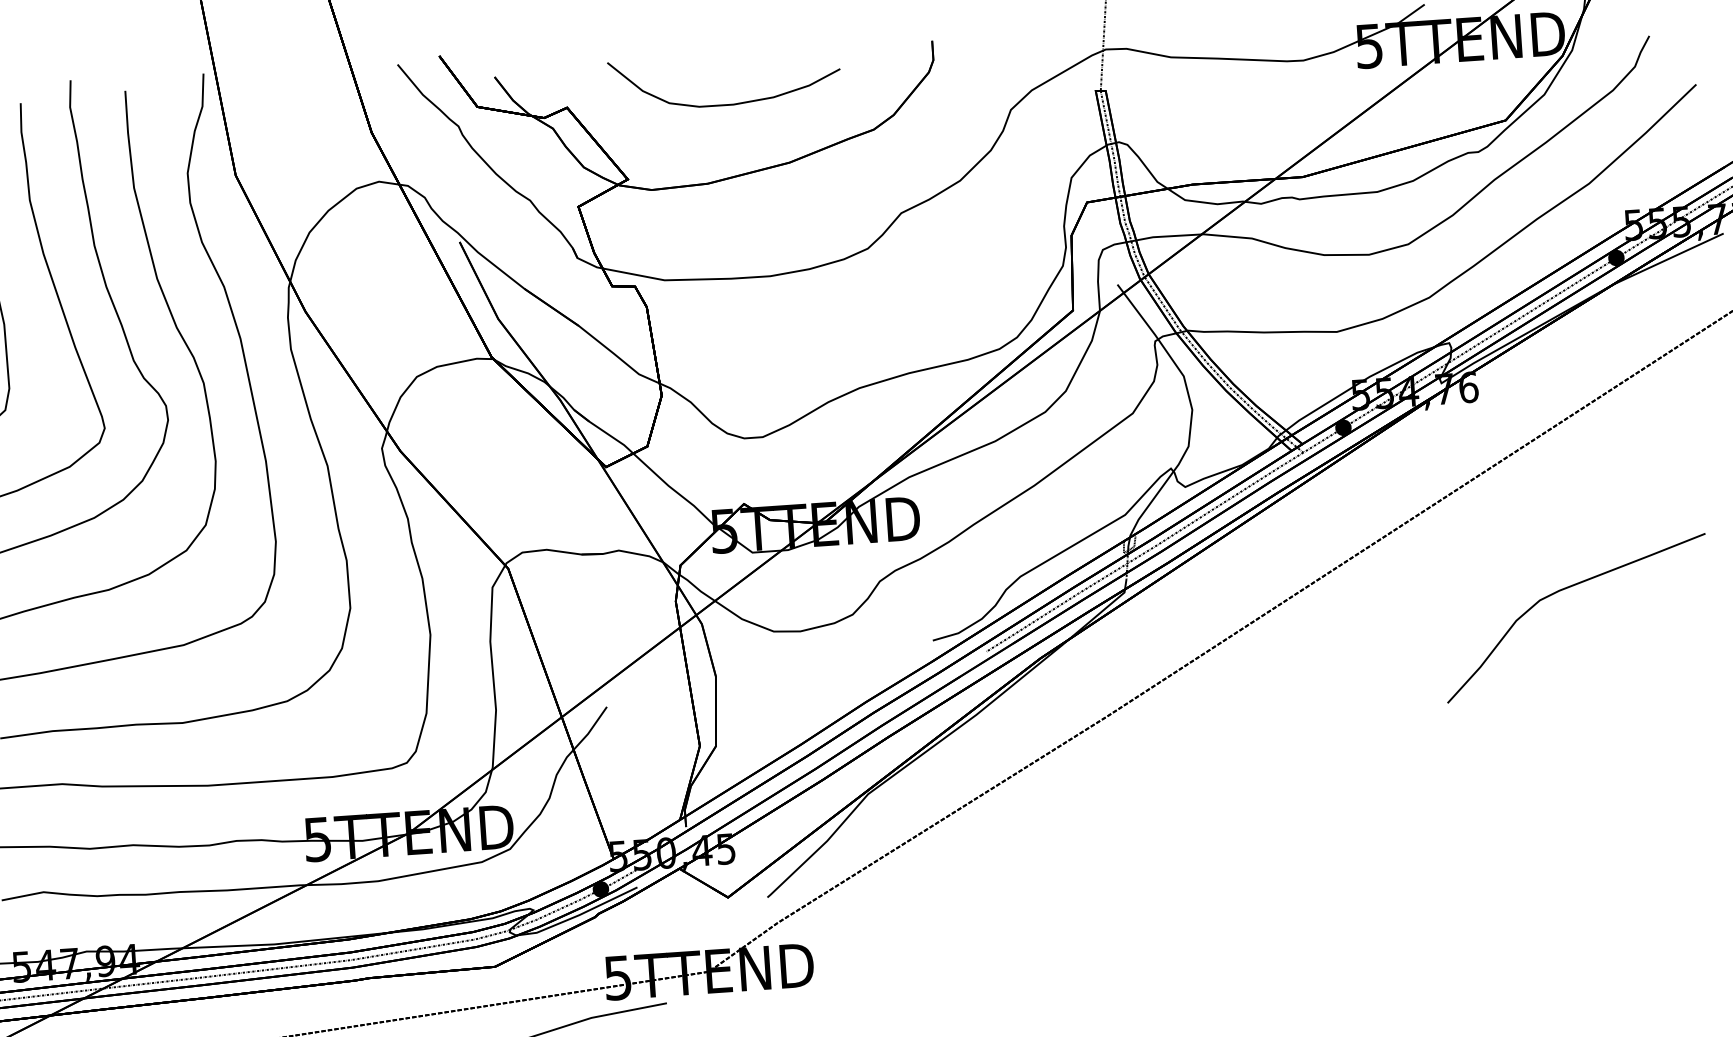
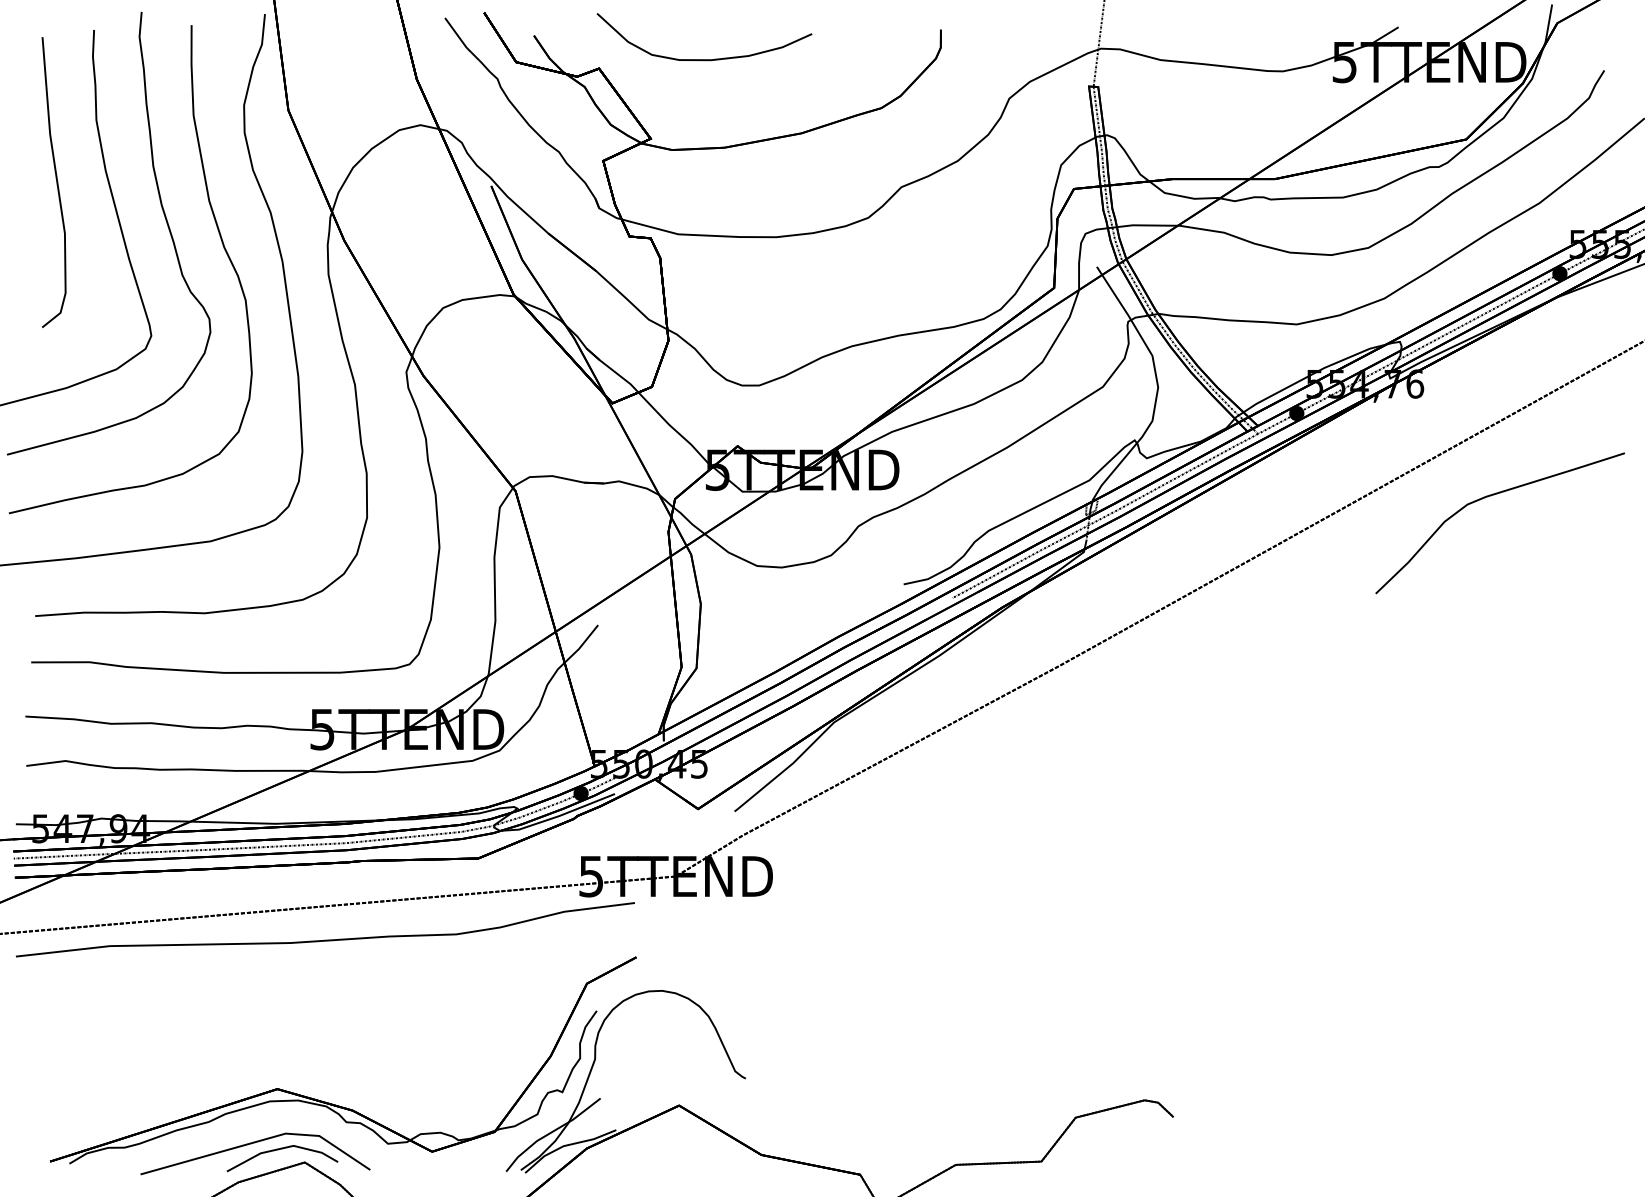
part: (726, 104) -> (704, 59), moved
curve: (1565, 590) -> (1491, 496), moved

